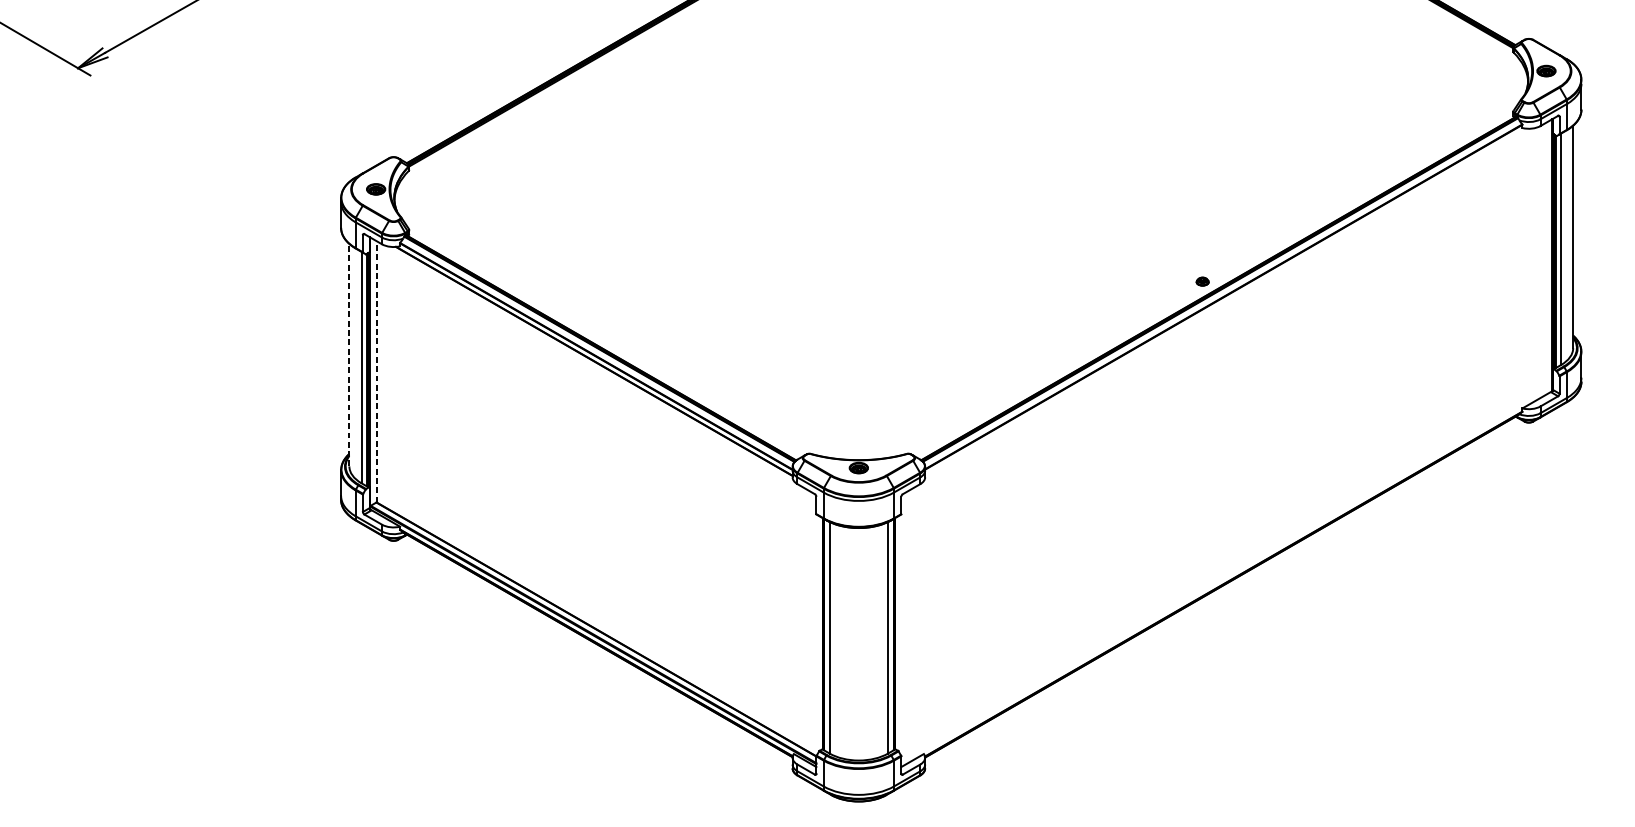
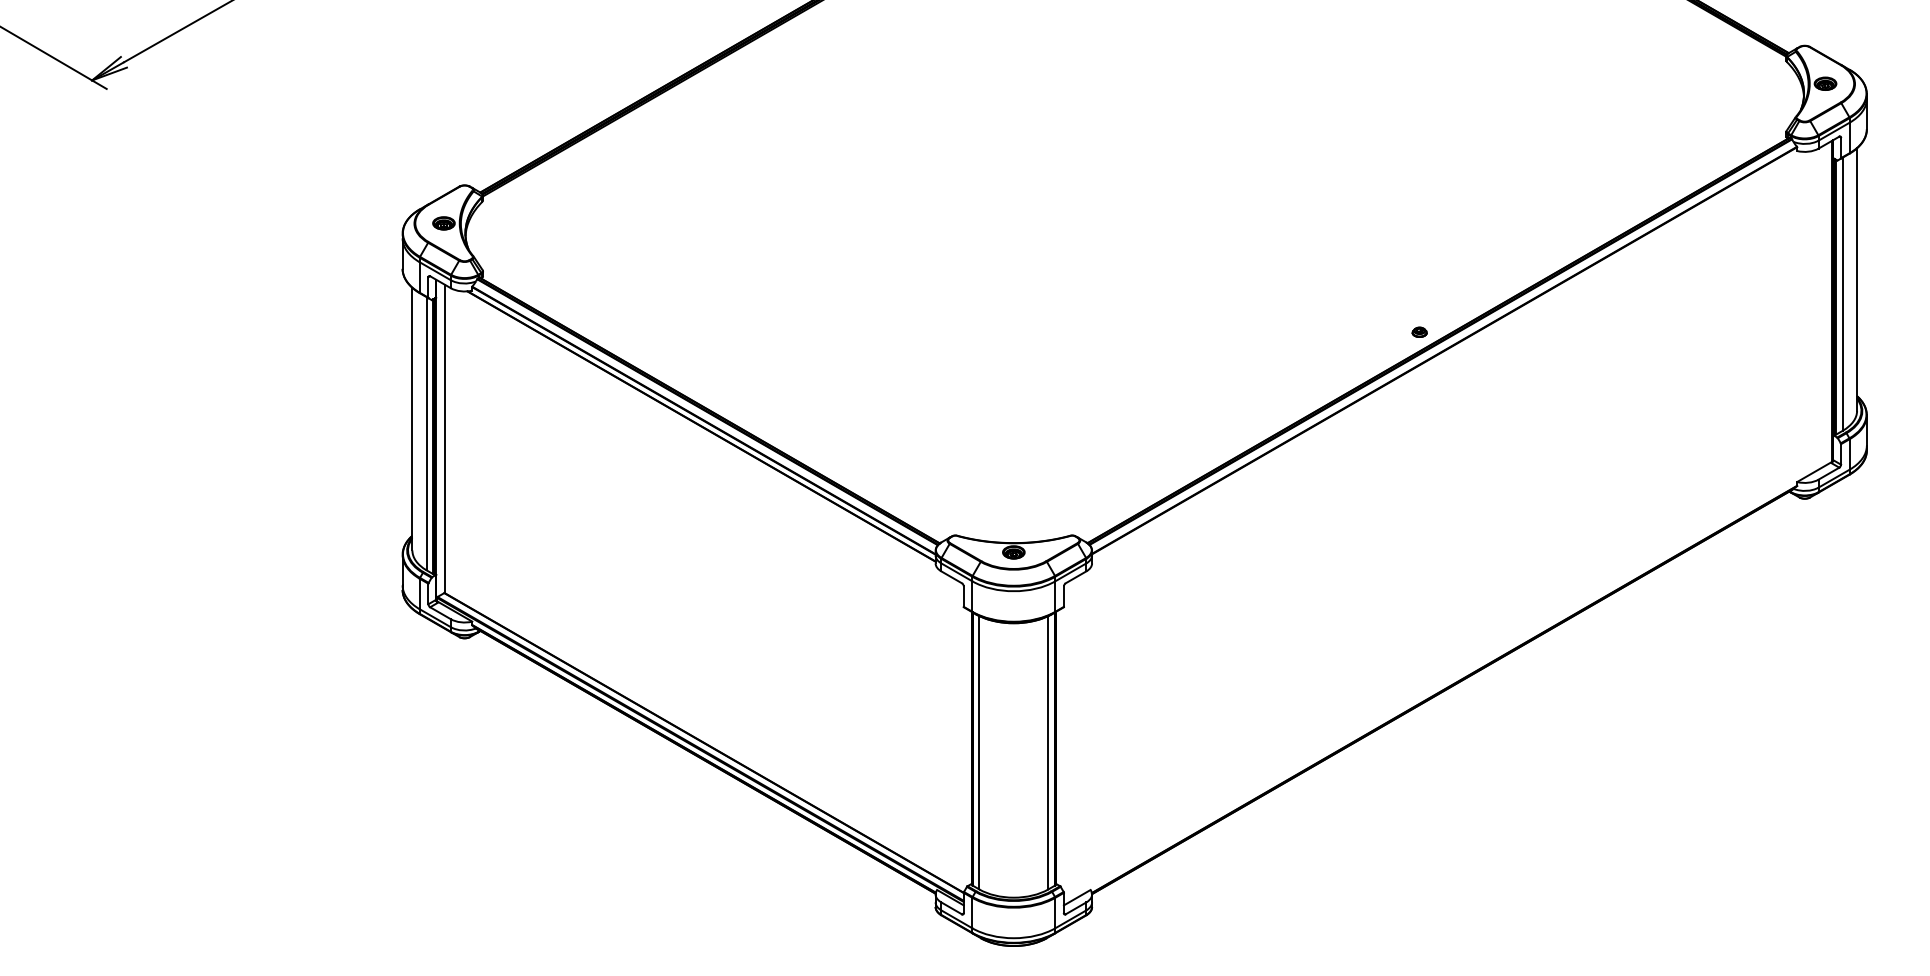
line: (349, 354) -> (412, 418), dashed -> solid
line: (376, 371) -> (444, 438), dashed -> solid

